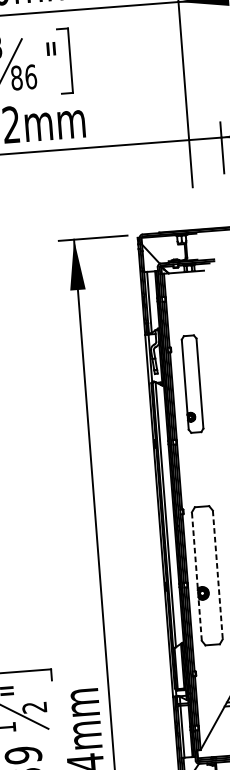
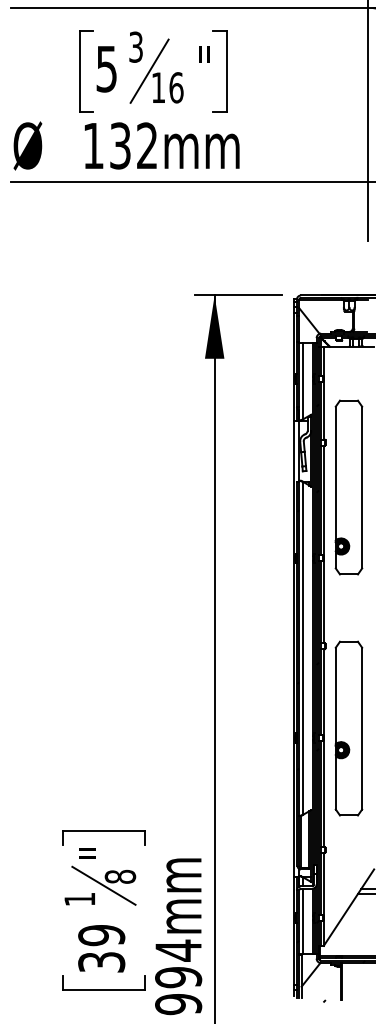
text: (16, 77) -> (158, 87), 86 -> 16
part: (192, 384) -> (348, 487), size x1.43
line: (218, 574) -> (362, 728), dashed -> solid
line: (196, 576) -> (335, 728), dashed -> solid
text: (34, 707) -> (120, 876), 2 -> 8

